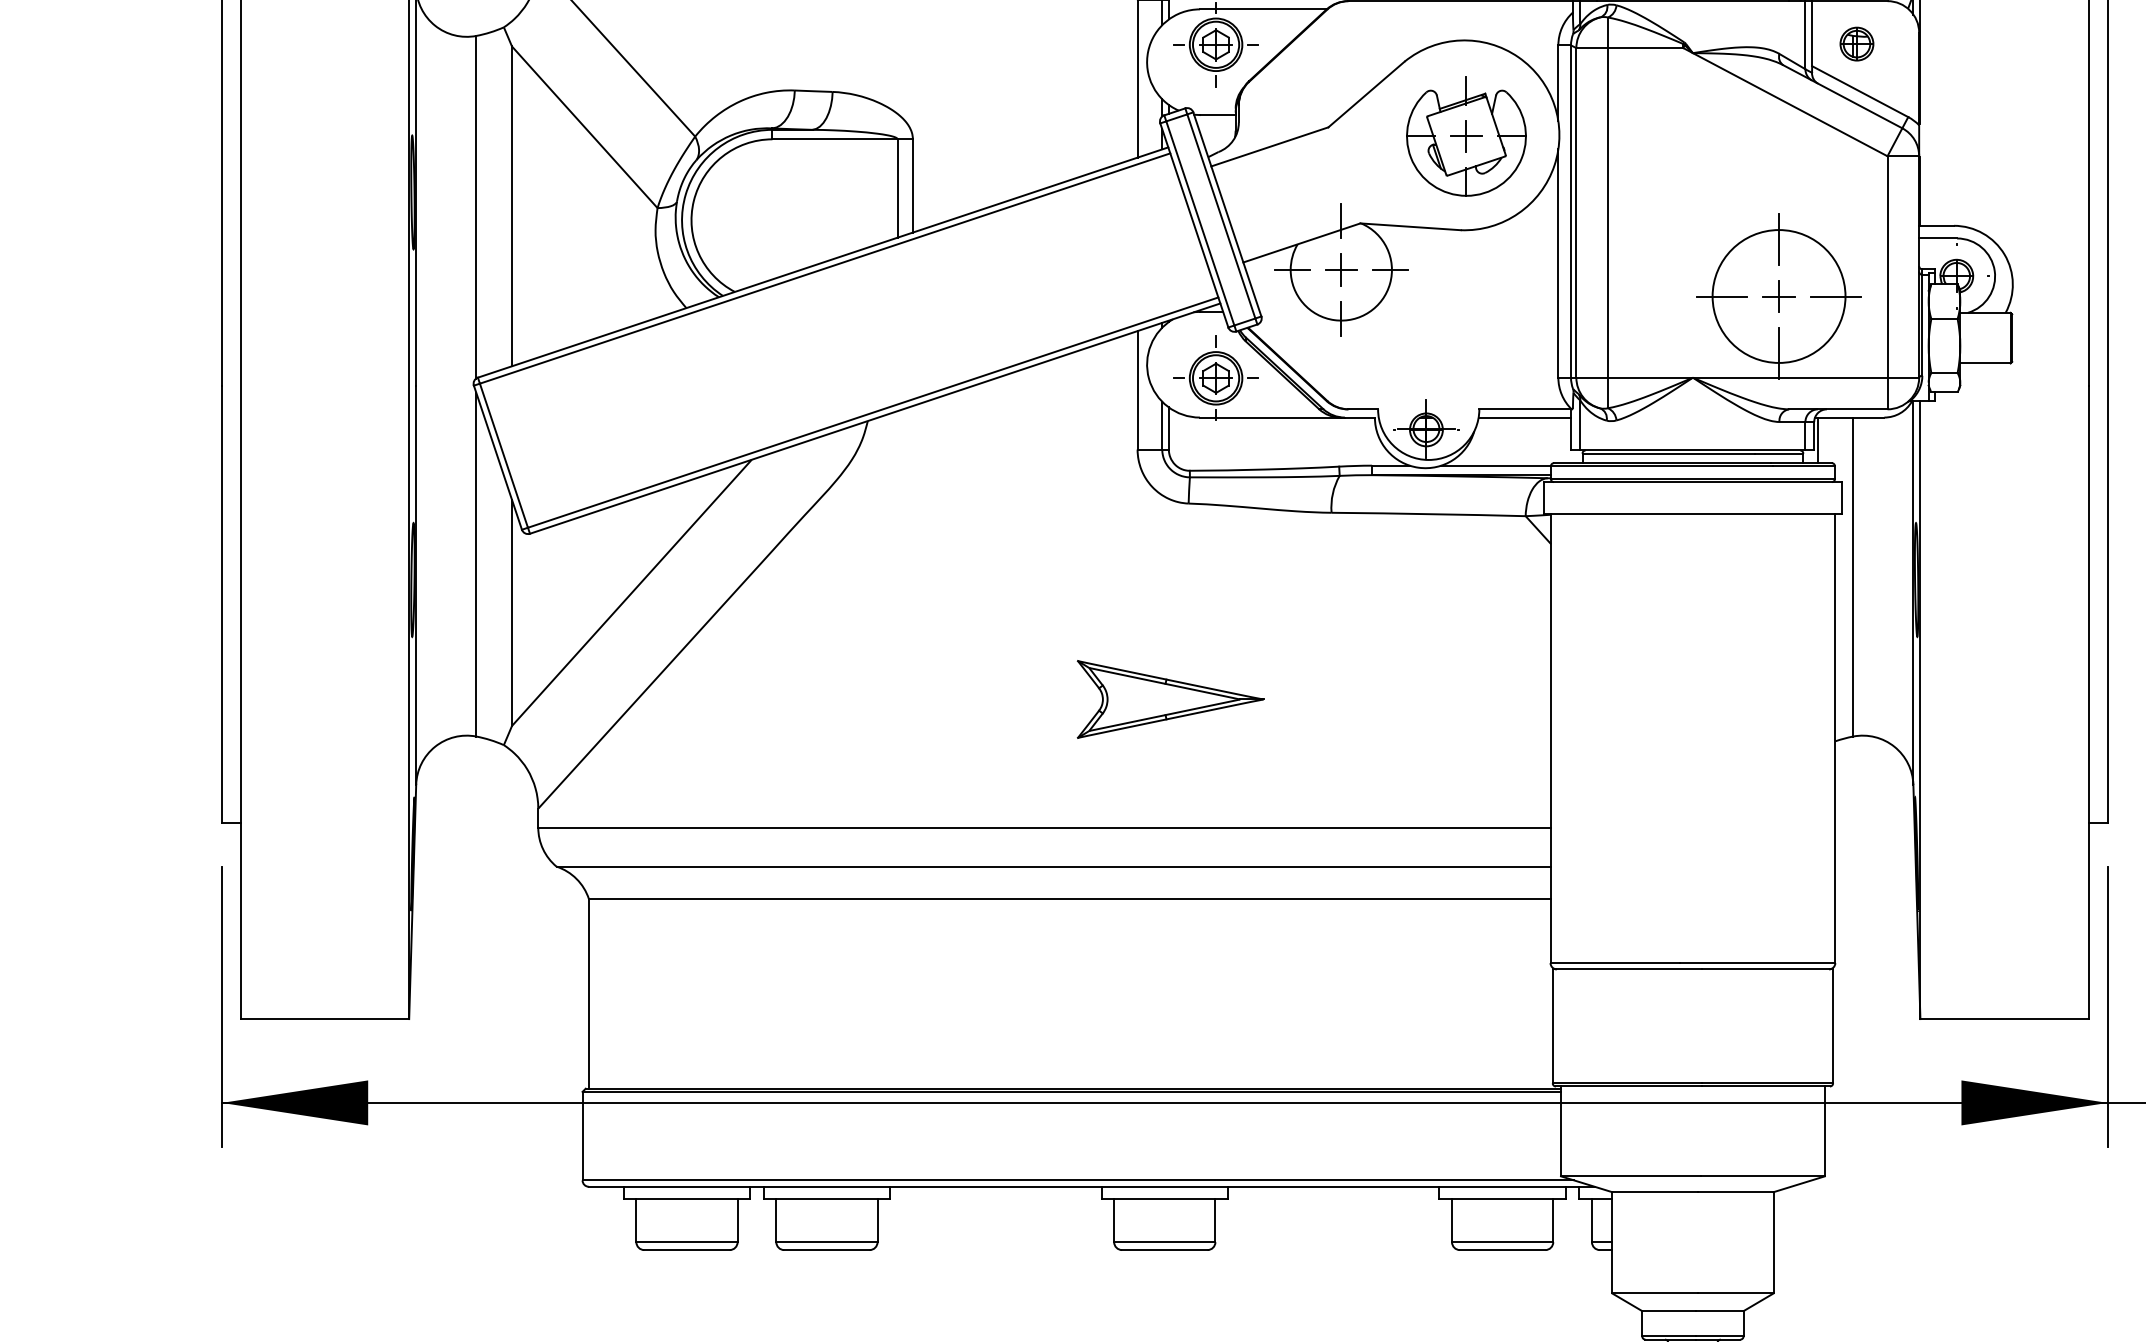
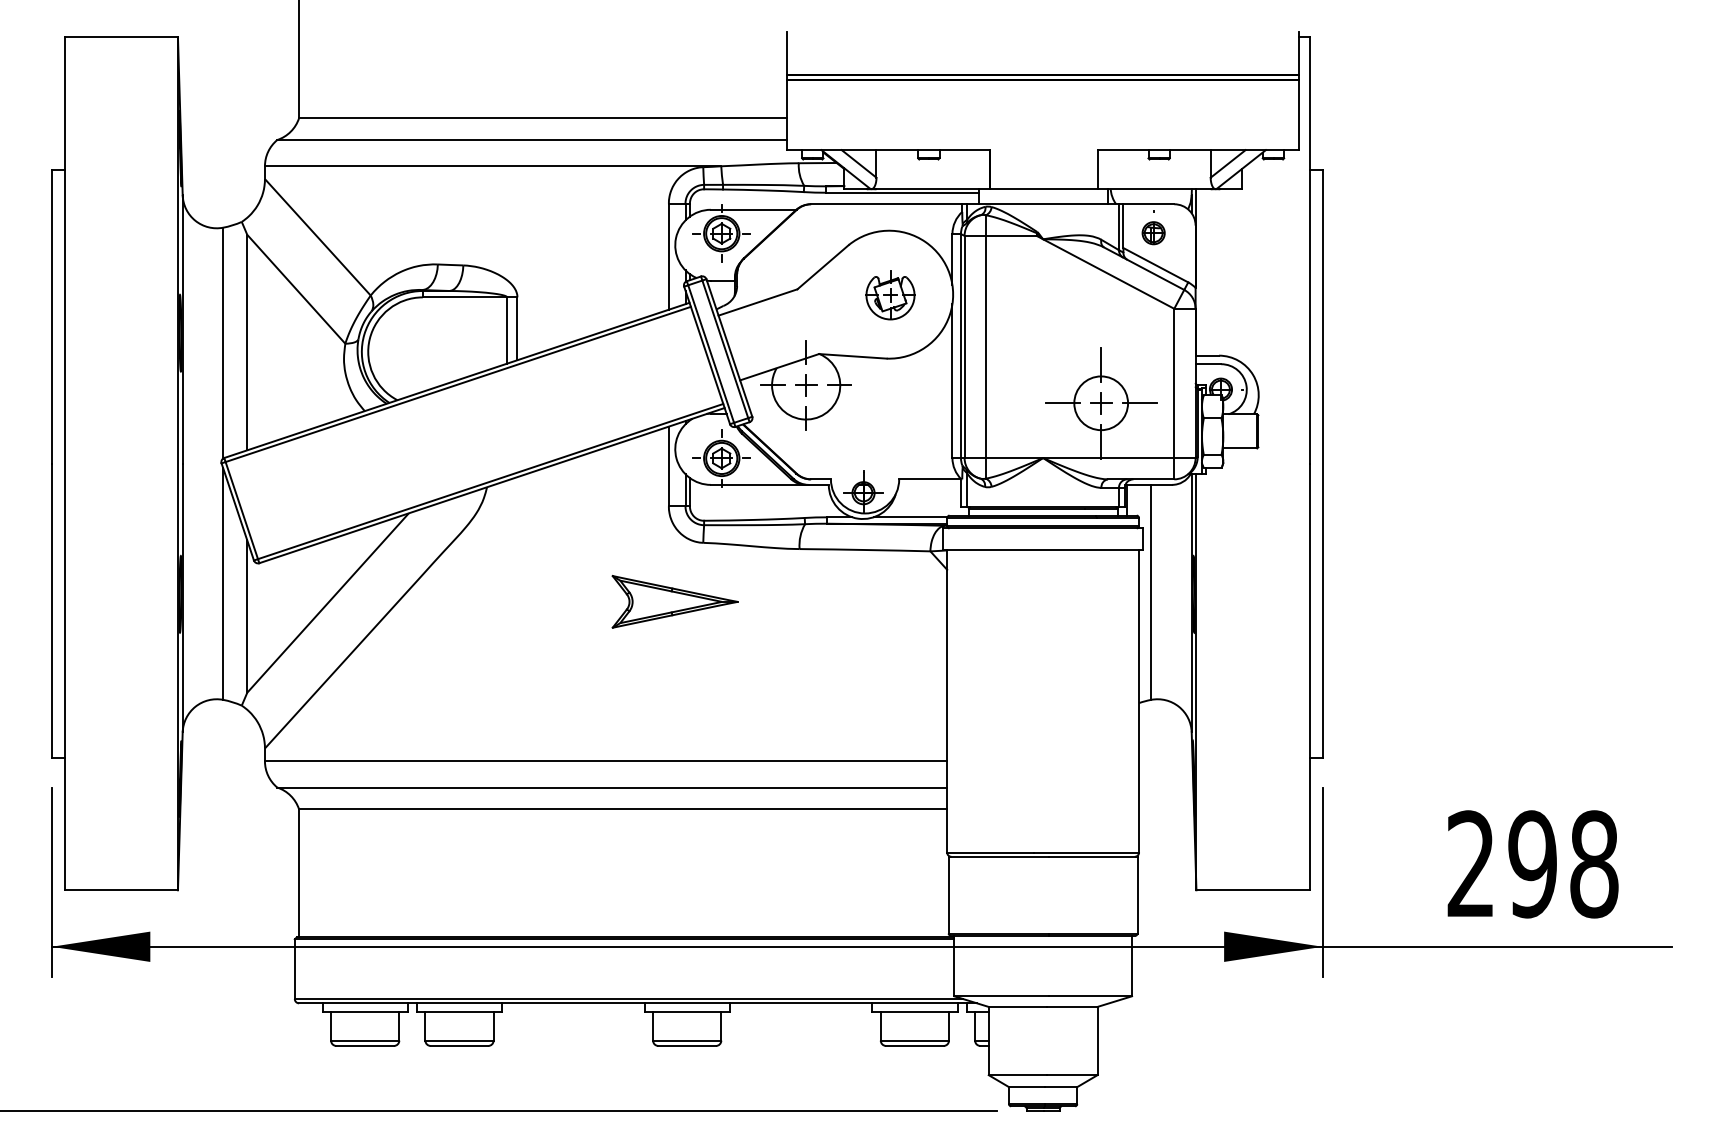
part: (1466, 136) -> (890, 295), size x0.6
circle: (1778, 296) -> (1100, 403), size x0.6
line: (1524, 416) -> (929, 484), removed
part: (1169, 698) -> (674, 601), moved

